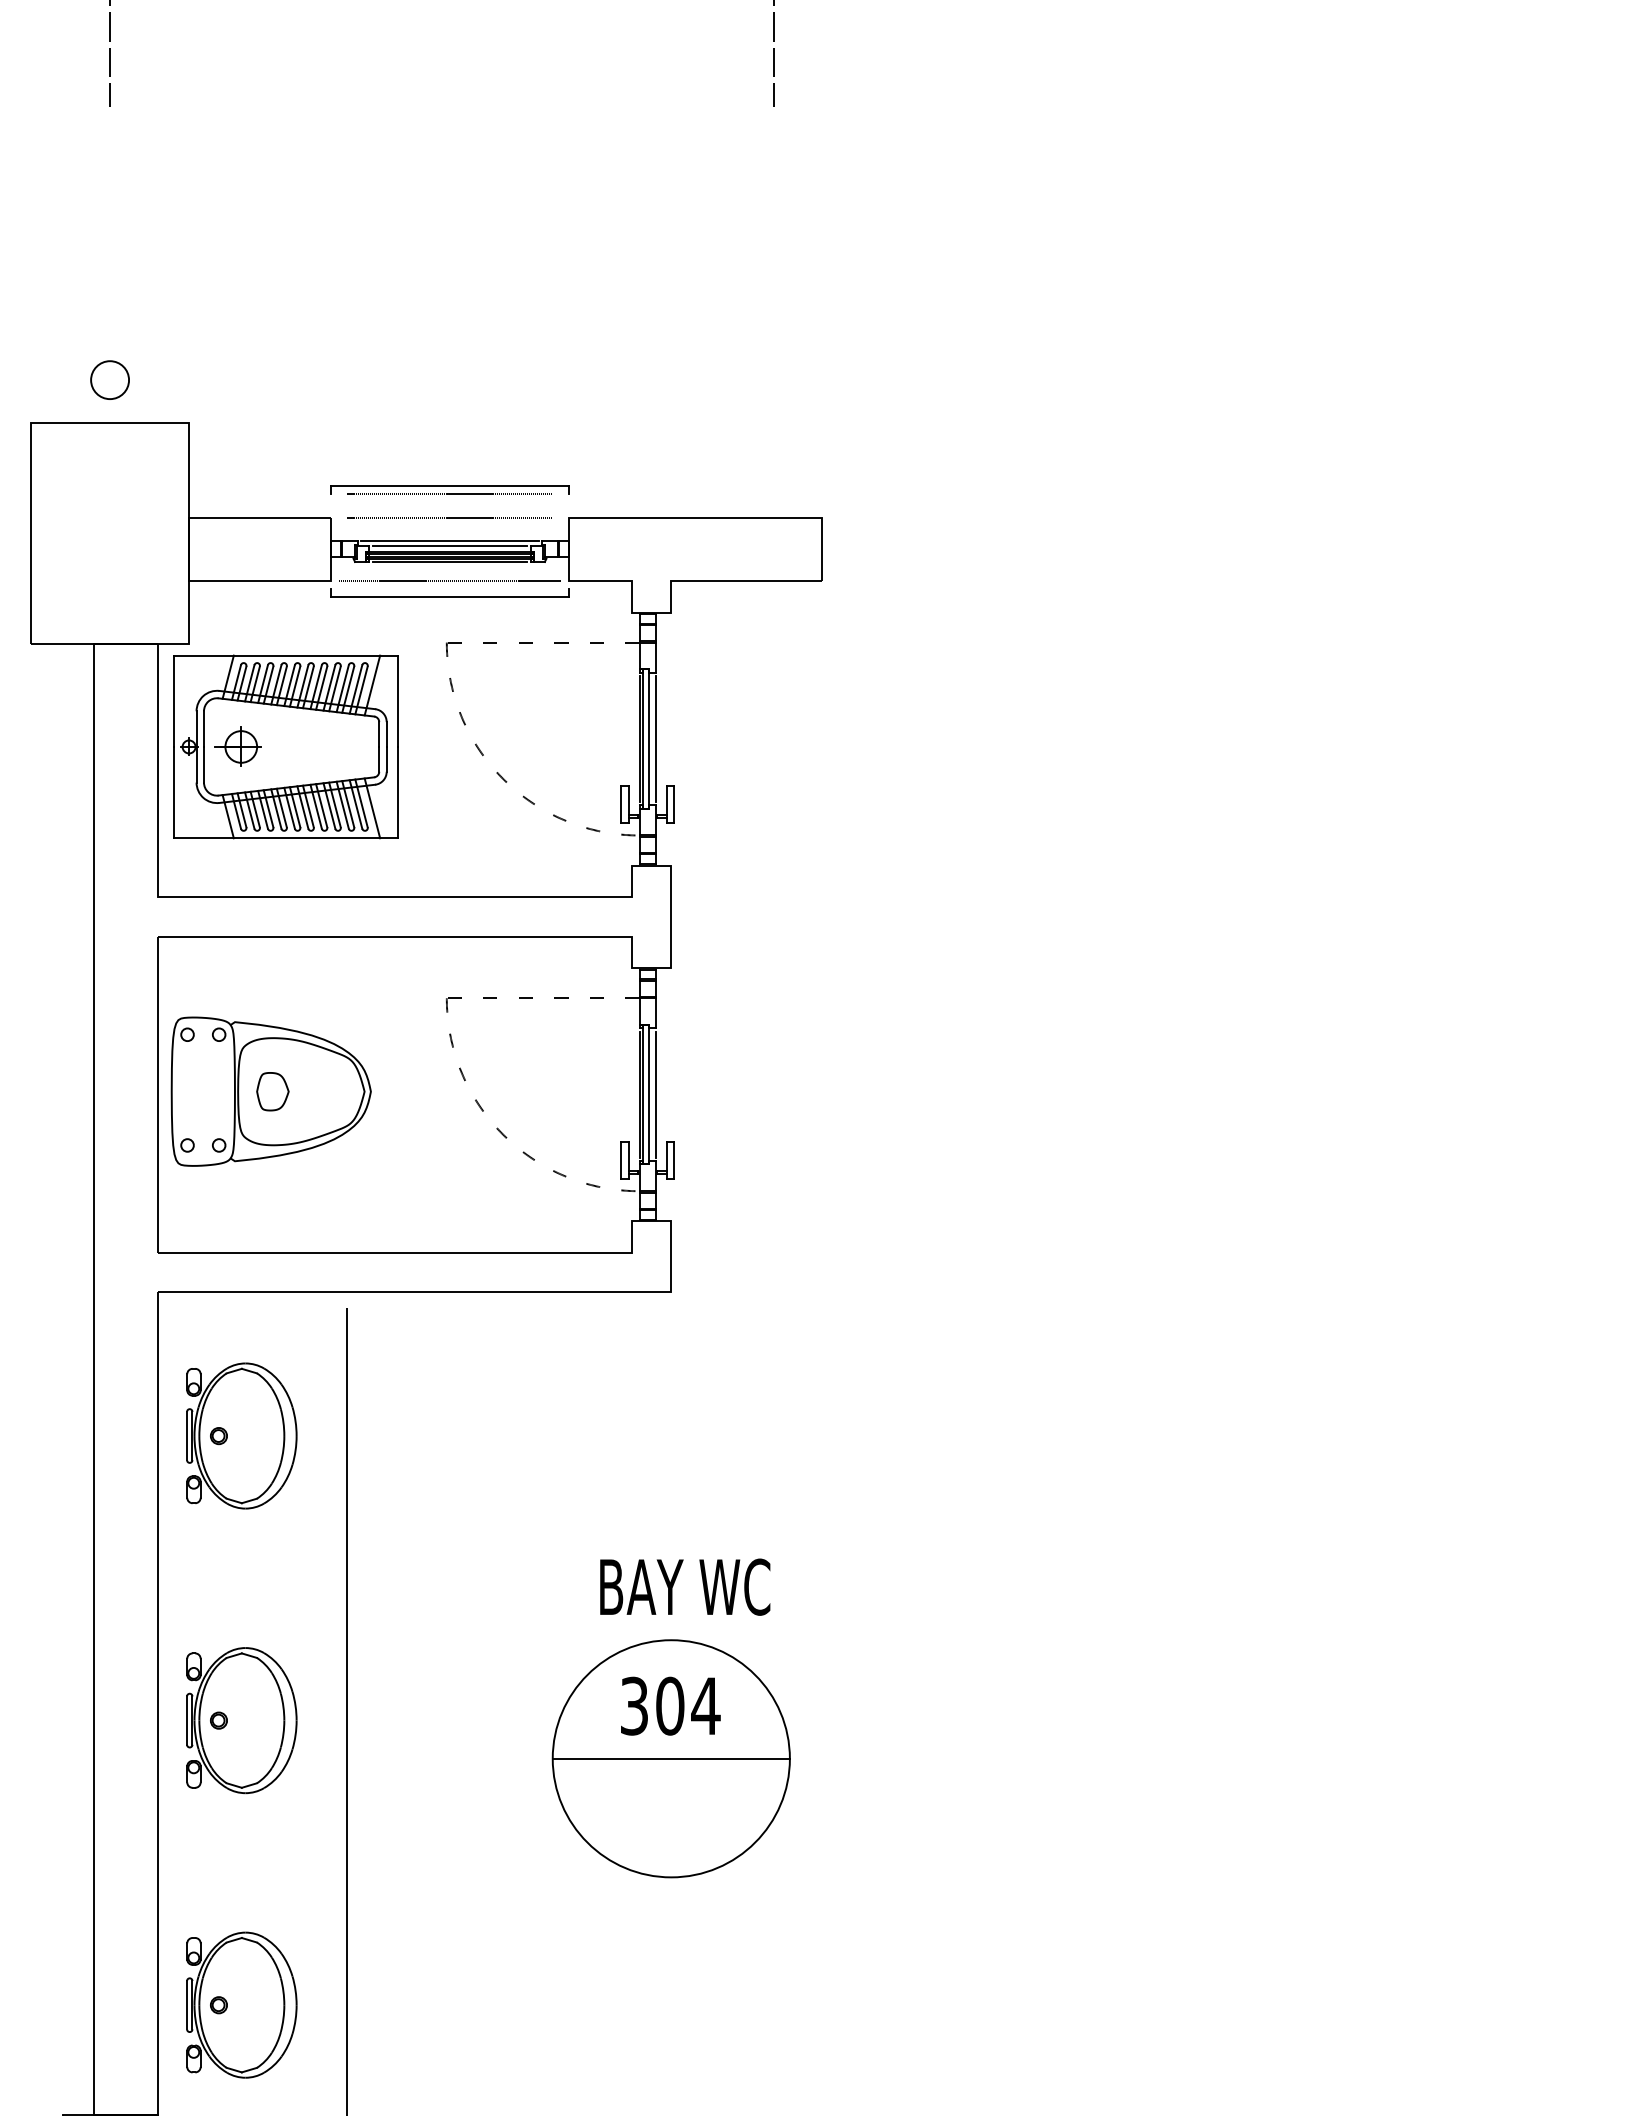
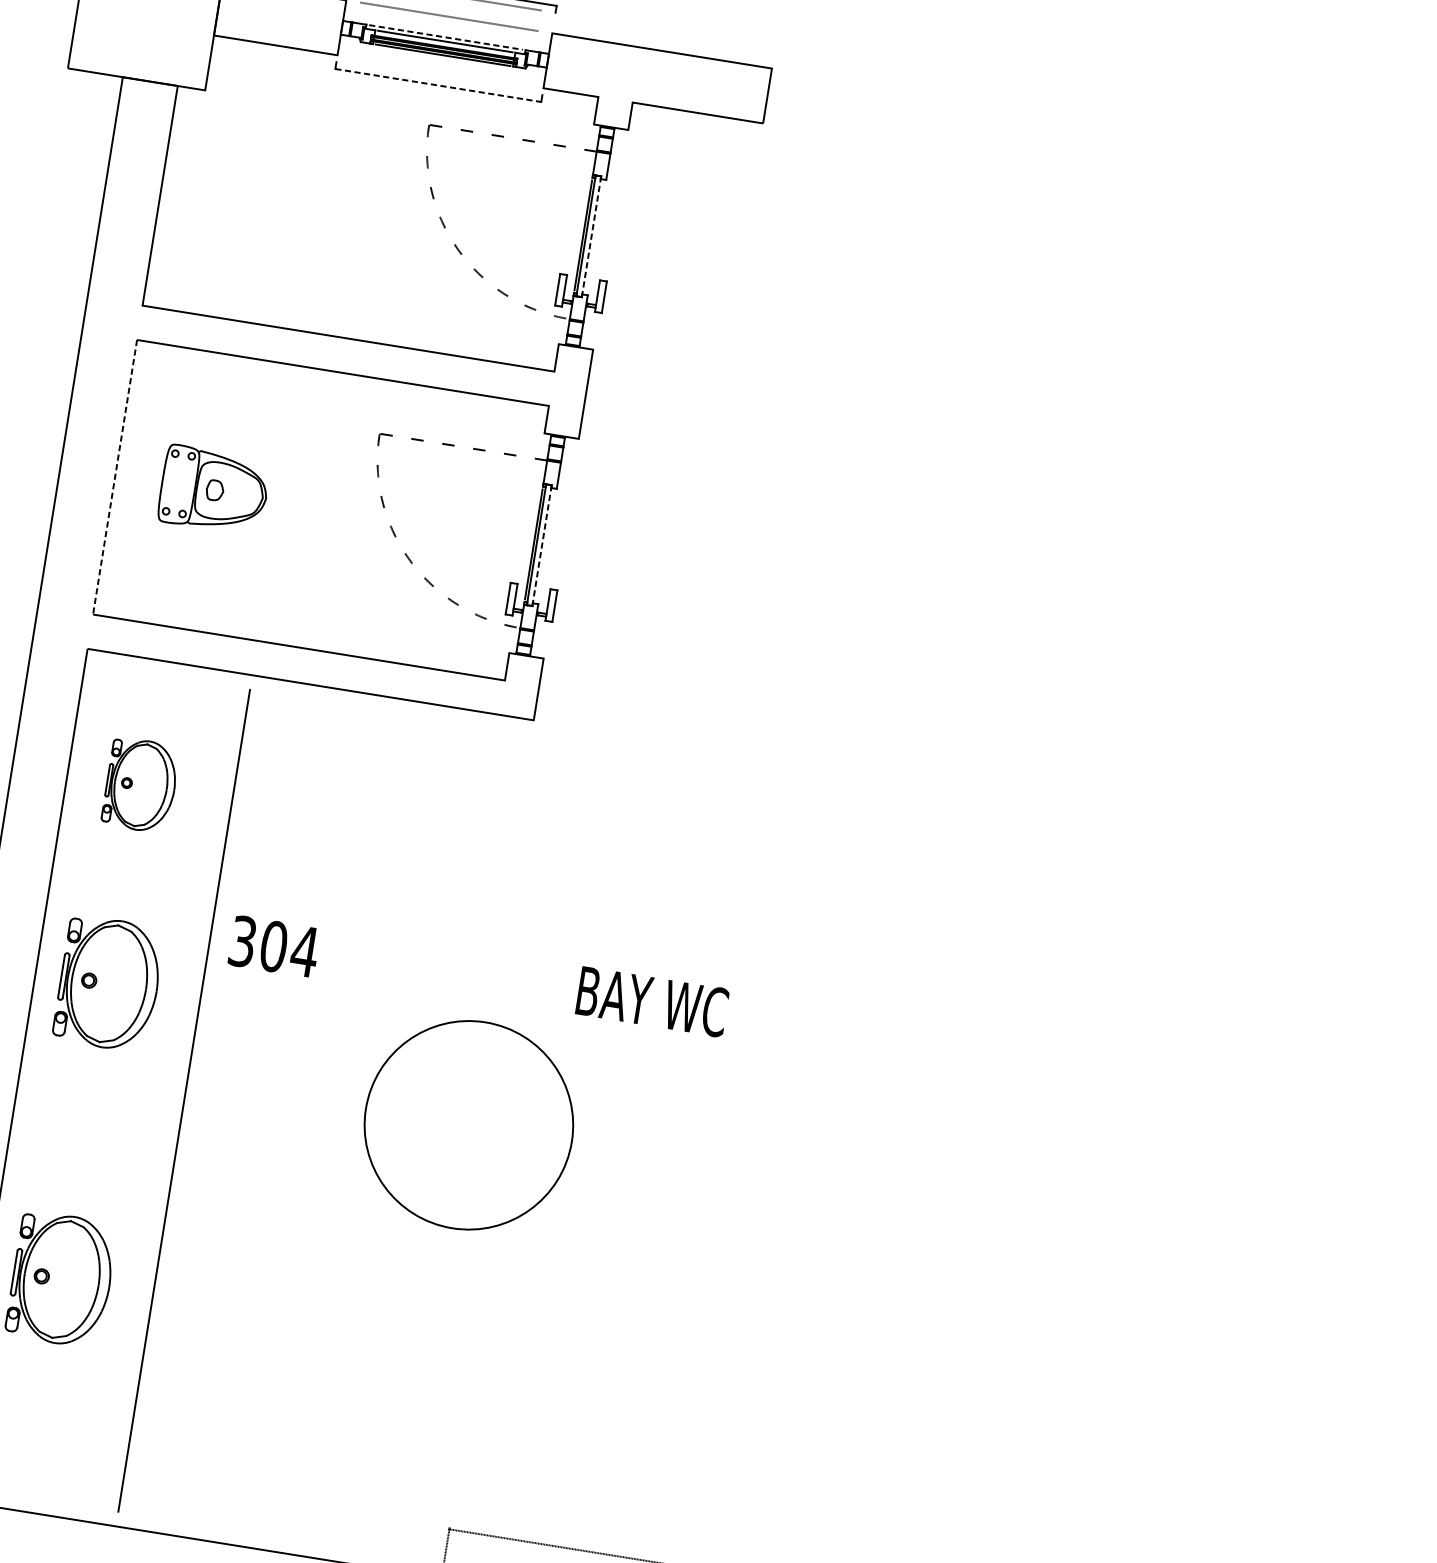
line: (449, 541) -> (445, 37), solid -> dashed
line: (449, 580) -> (440, 71), removed
line: (449, 596) -> (437, 85), solid -> dashed
line: (655, 738) -> (597, 237), removed
line: (649, 739) -> (591, 237), solid -> dashed
part: (285, 746) -> (274, 192), removed
part: (270, 1091) -> (213, 490), size x0.6
line: (649, 1094) -> (542, 545), solid -> dashed
line: (655, 1094) -> (547, 546), removed
line: (157, 1095) -> (114, 477), solid -> dashed
part: (241, 1435) -> (140, 784), size x0.7
text: (685, 1586) -> (652, 1001), moved
text: (670, 1705) -> (274, 946), moved
part: (241, 1720) -> (108, 983), moved
line: (670, 1758) -> (468, 1124), removed

